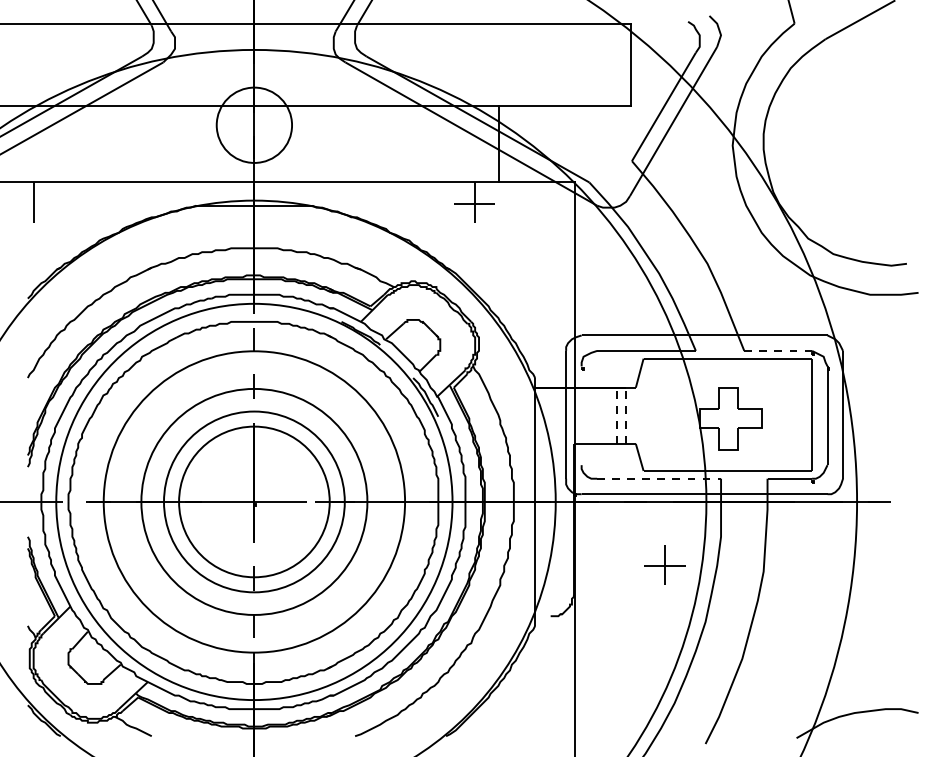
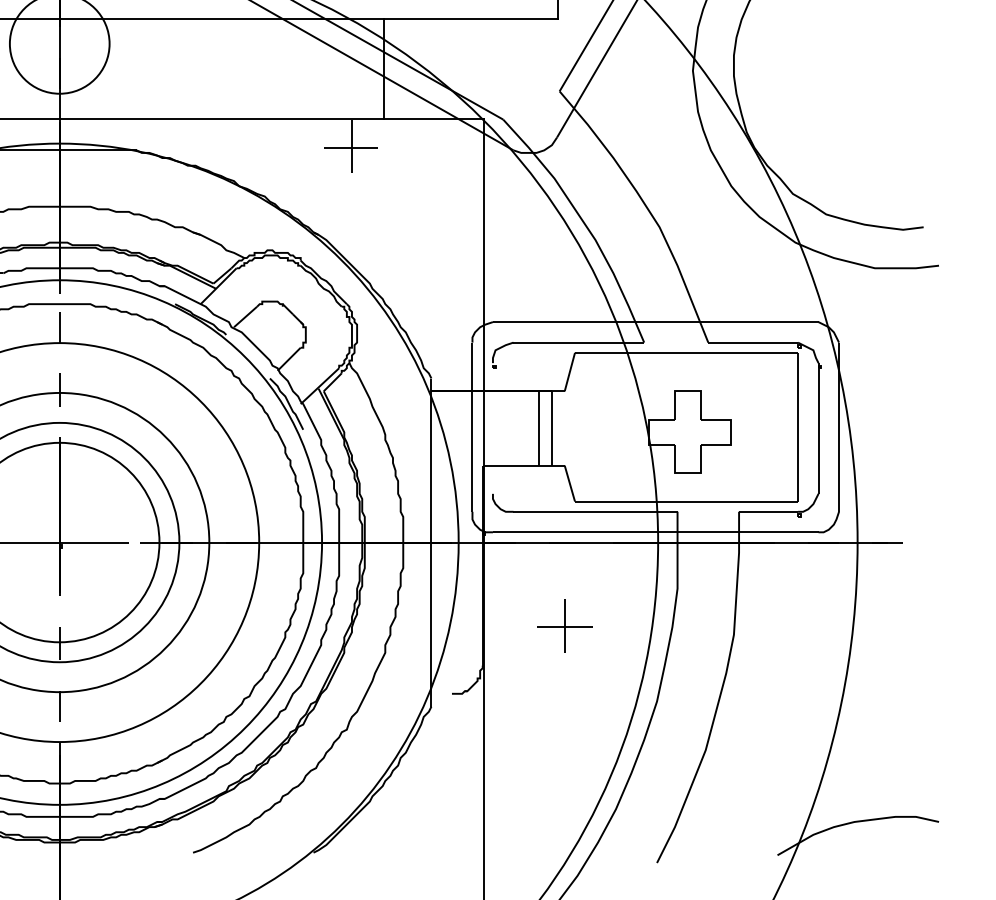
line: (778, 350) -> (753, 342), dashed -> solid
line: (616, 415) -> (539, 428), dashed -> solid
line: (626, 415) -> (552, 428), dashed -> solid
line: (659, 478) -> (596, 511), dashed -> solid
part: (664, 564) -> (564, 625), moved

